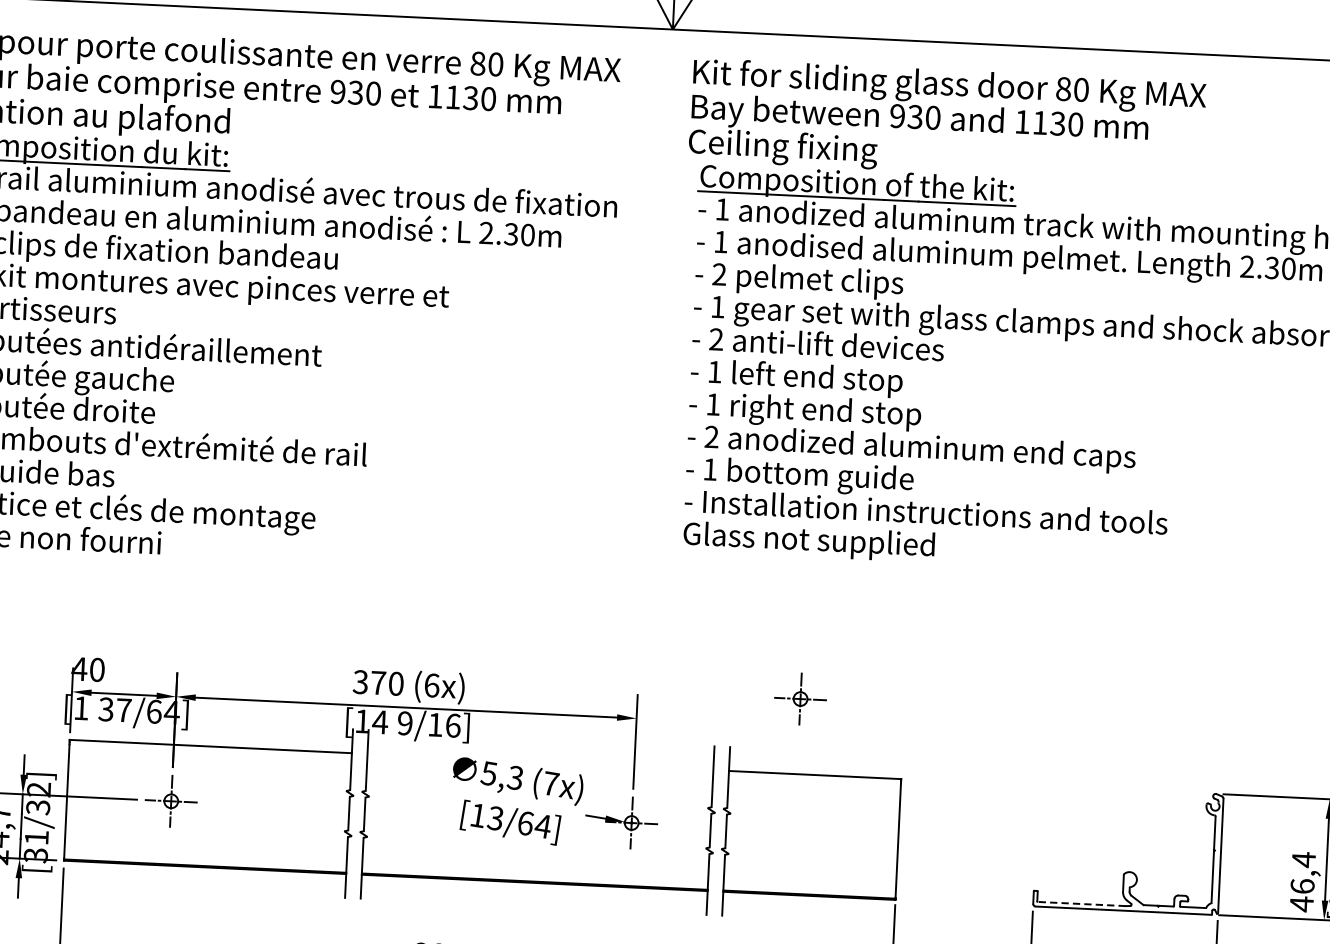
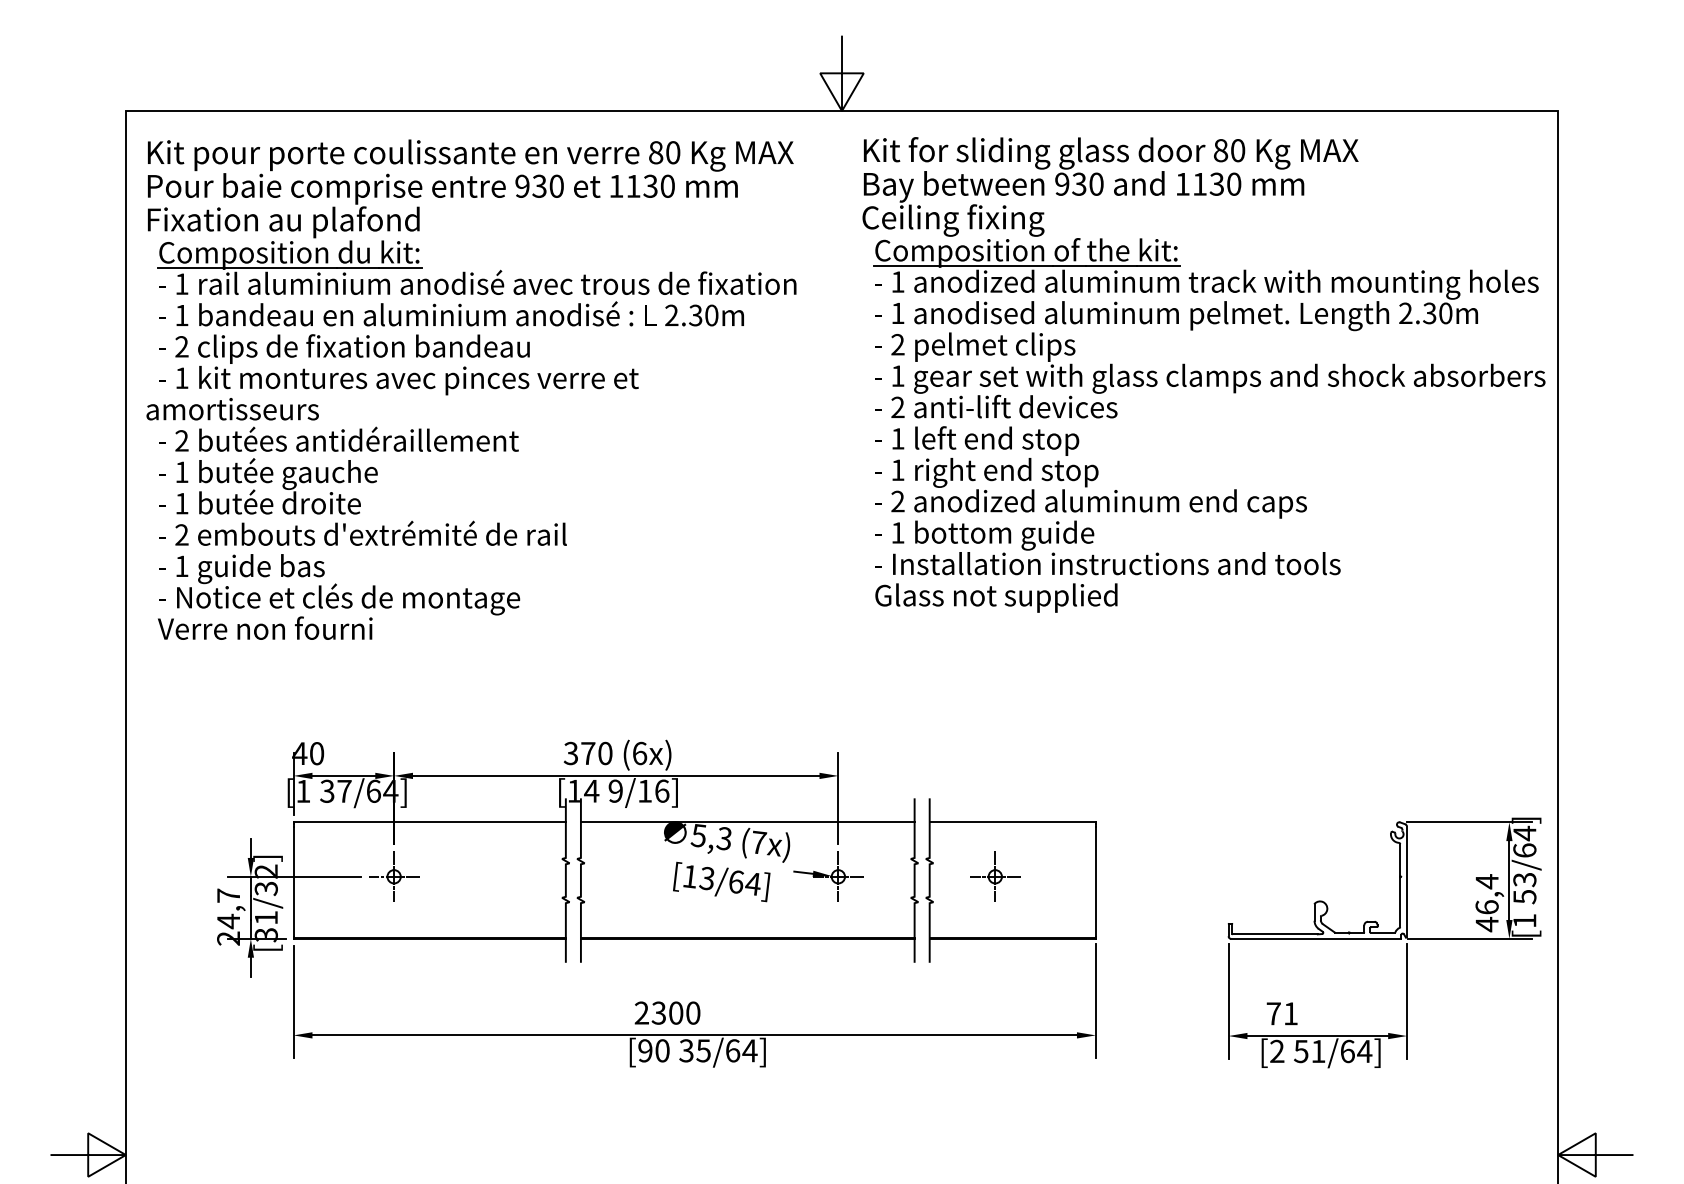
part: (800, 698) -> (995, 876), moved
line: (540, 762) -> (747, 822), added
line: (1080, 904) -> (1274, 934), dashed -> solid

